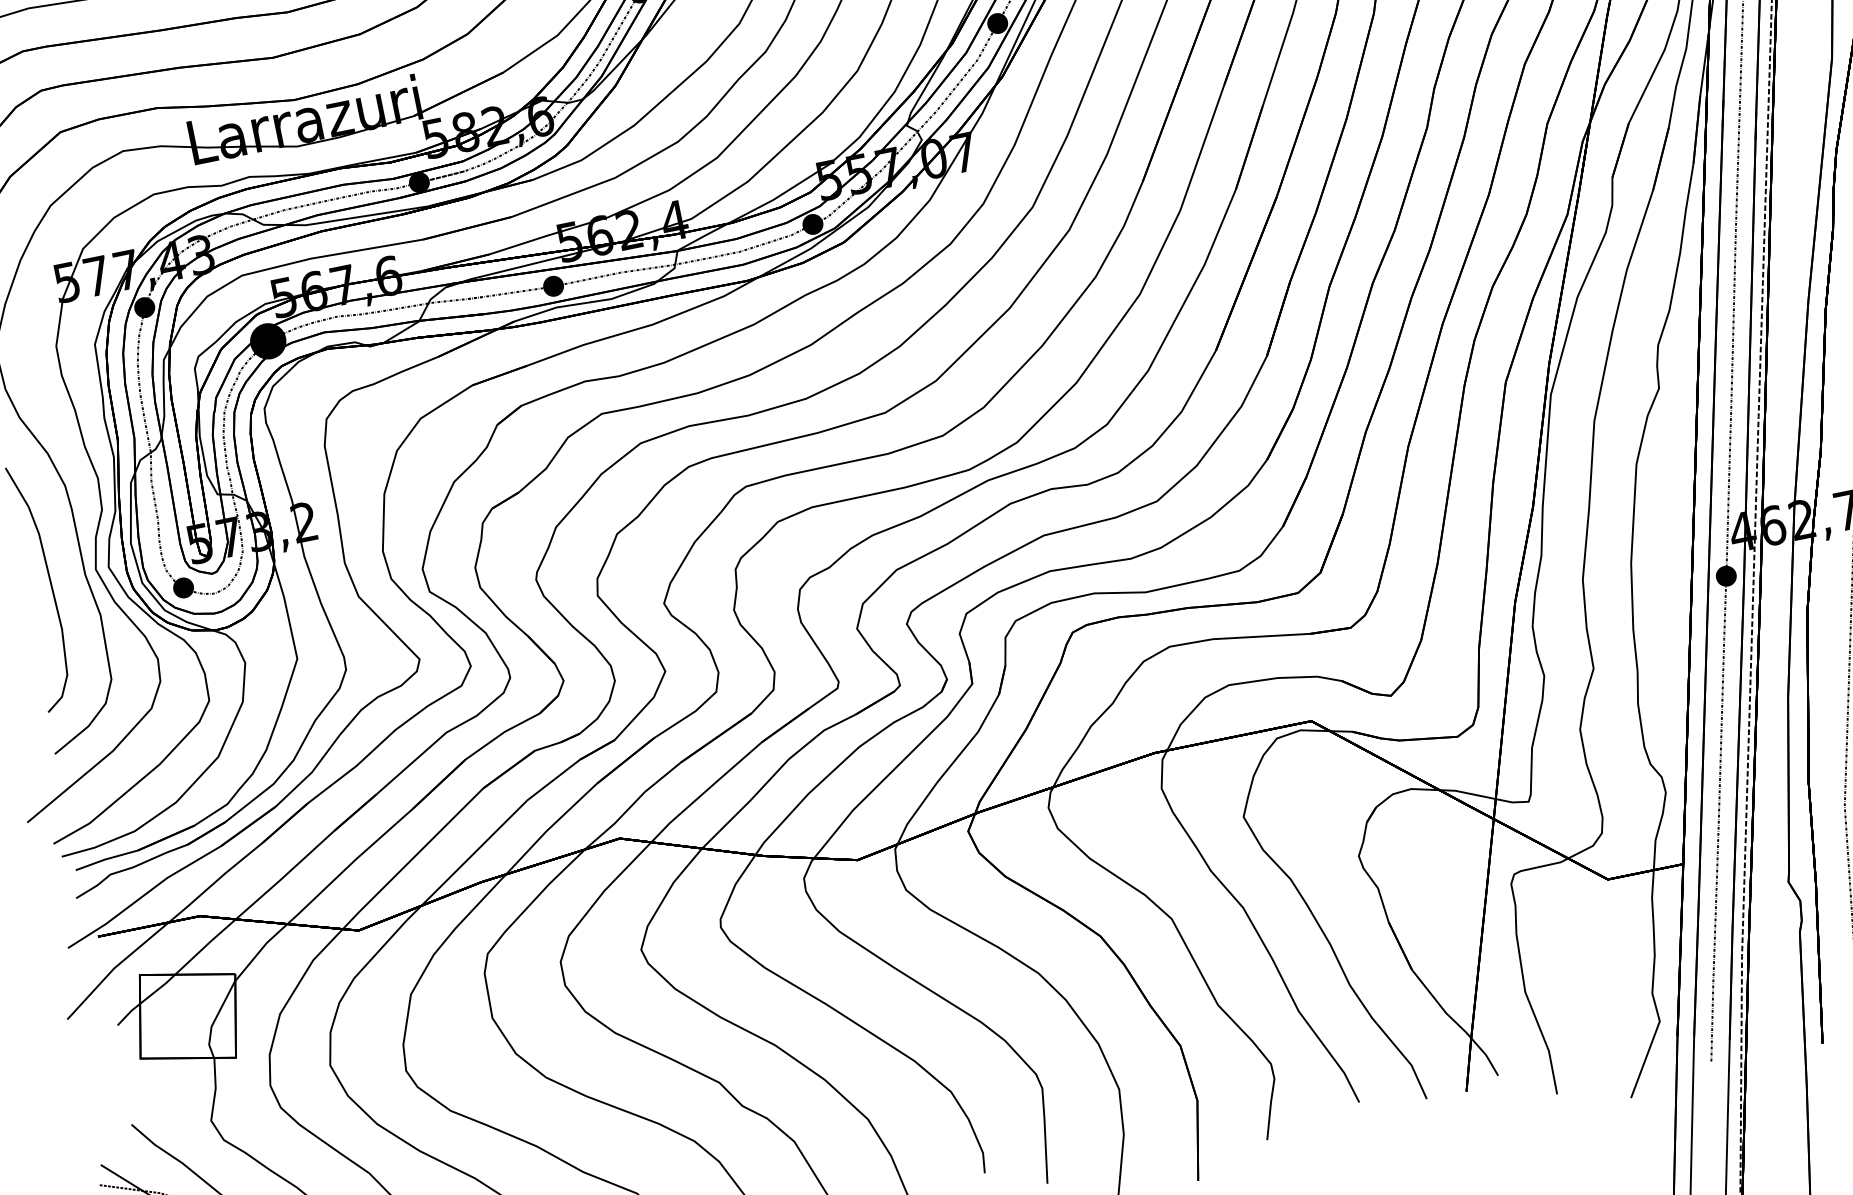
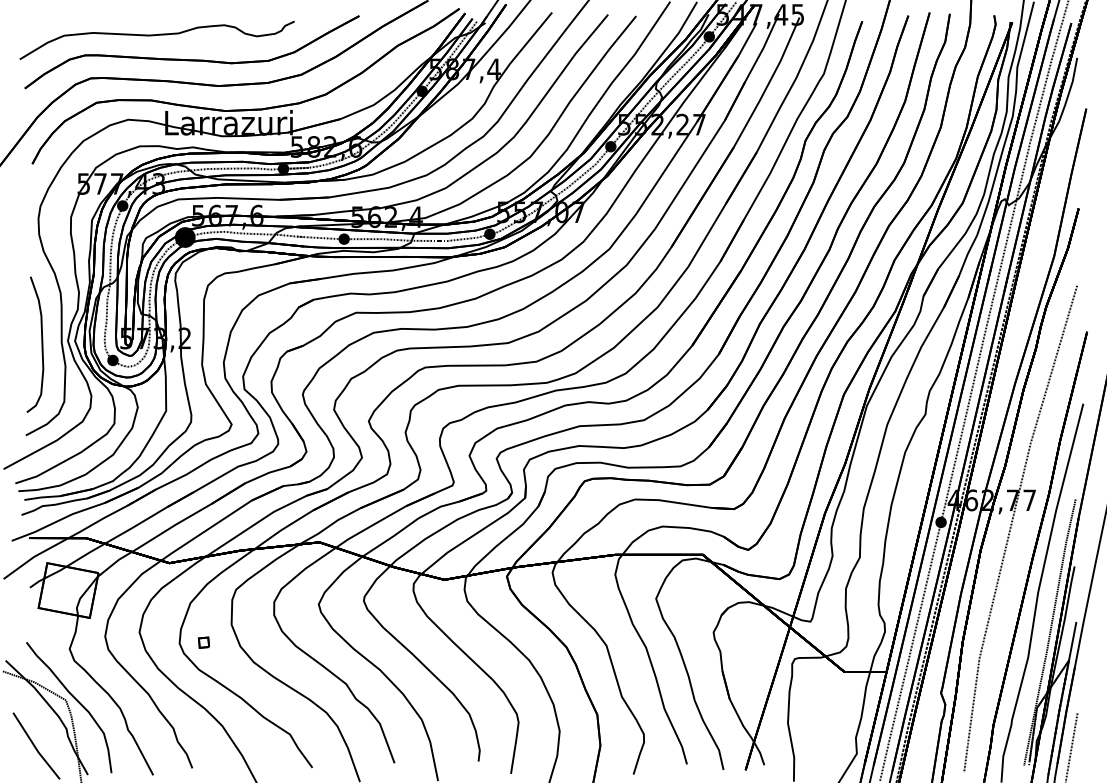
part: (450, 1059) -> (204, 642), added

